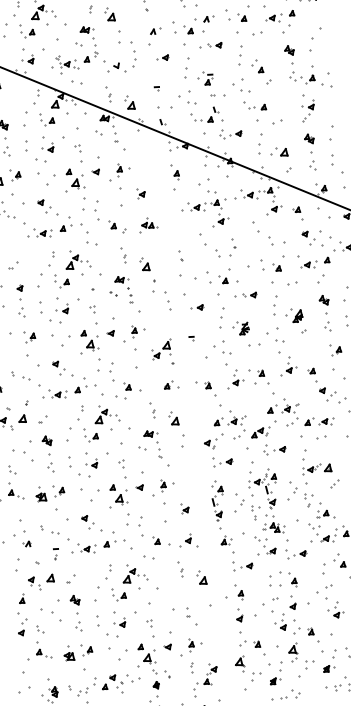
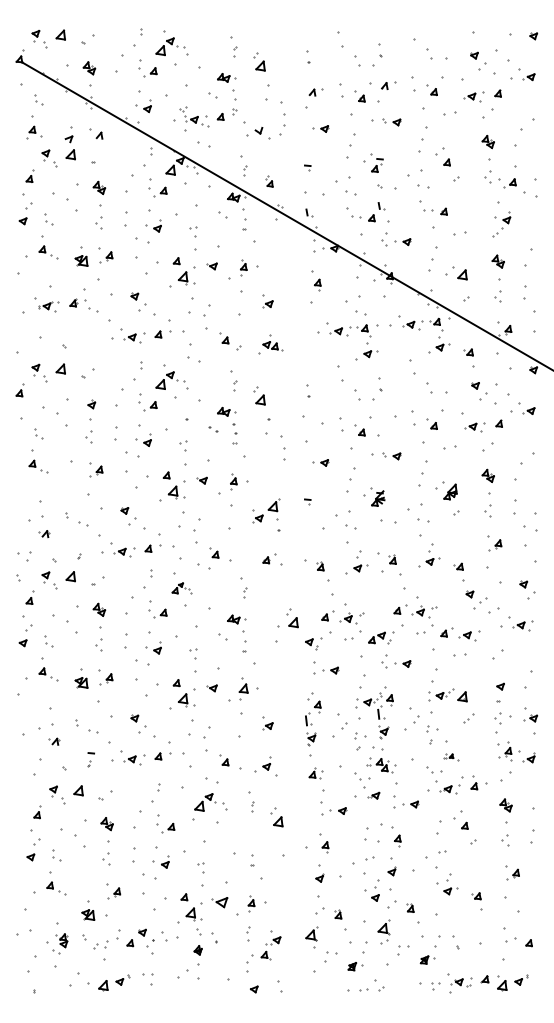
part: (129, 102) -> (269, 181), size x0.6
part: (106, 416) -> (181, 588), size x0.6
part: (173, 418) -> (292, 618), moved
part: (163, 485) -> (243, 689), size x1.4
part: (325, 514) -> (450, 757), size x0.6
part: (134, 575) -> (210, 802), moved
part: (167, 647) -> (219, 902), size x1.6
part: (69, 653) -> (88, 910), moved

